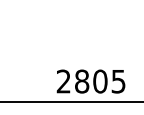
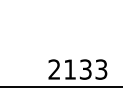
text: (100, 81) -> (85, 69), 2805 -> 2133

